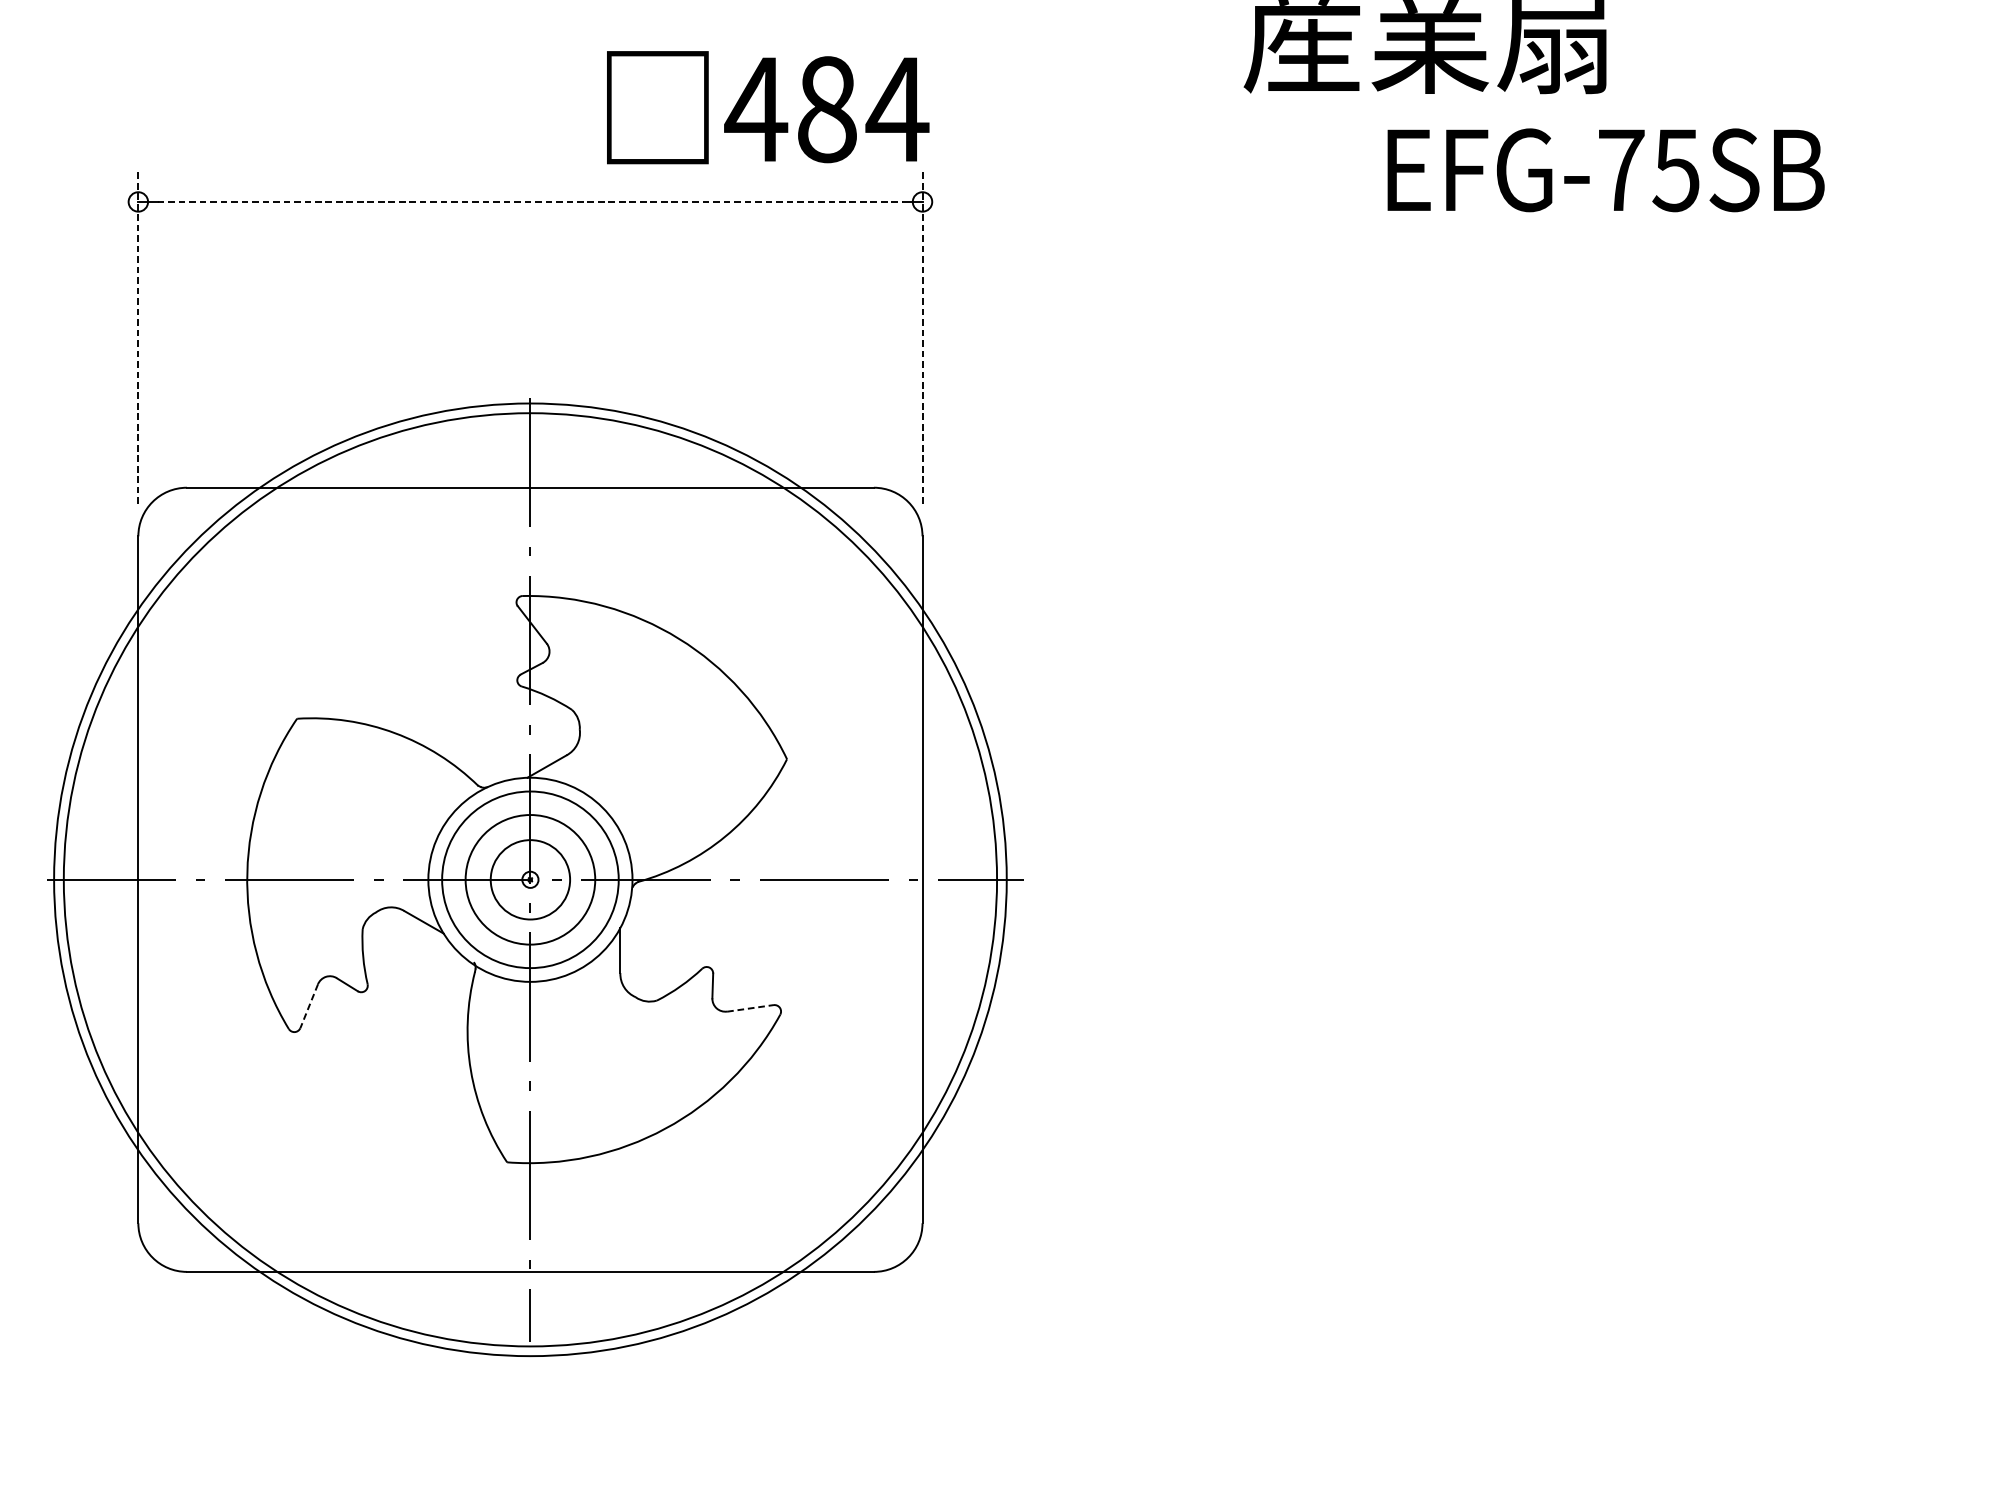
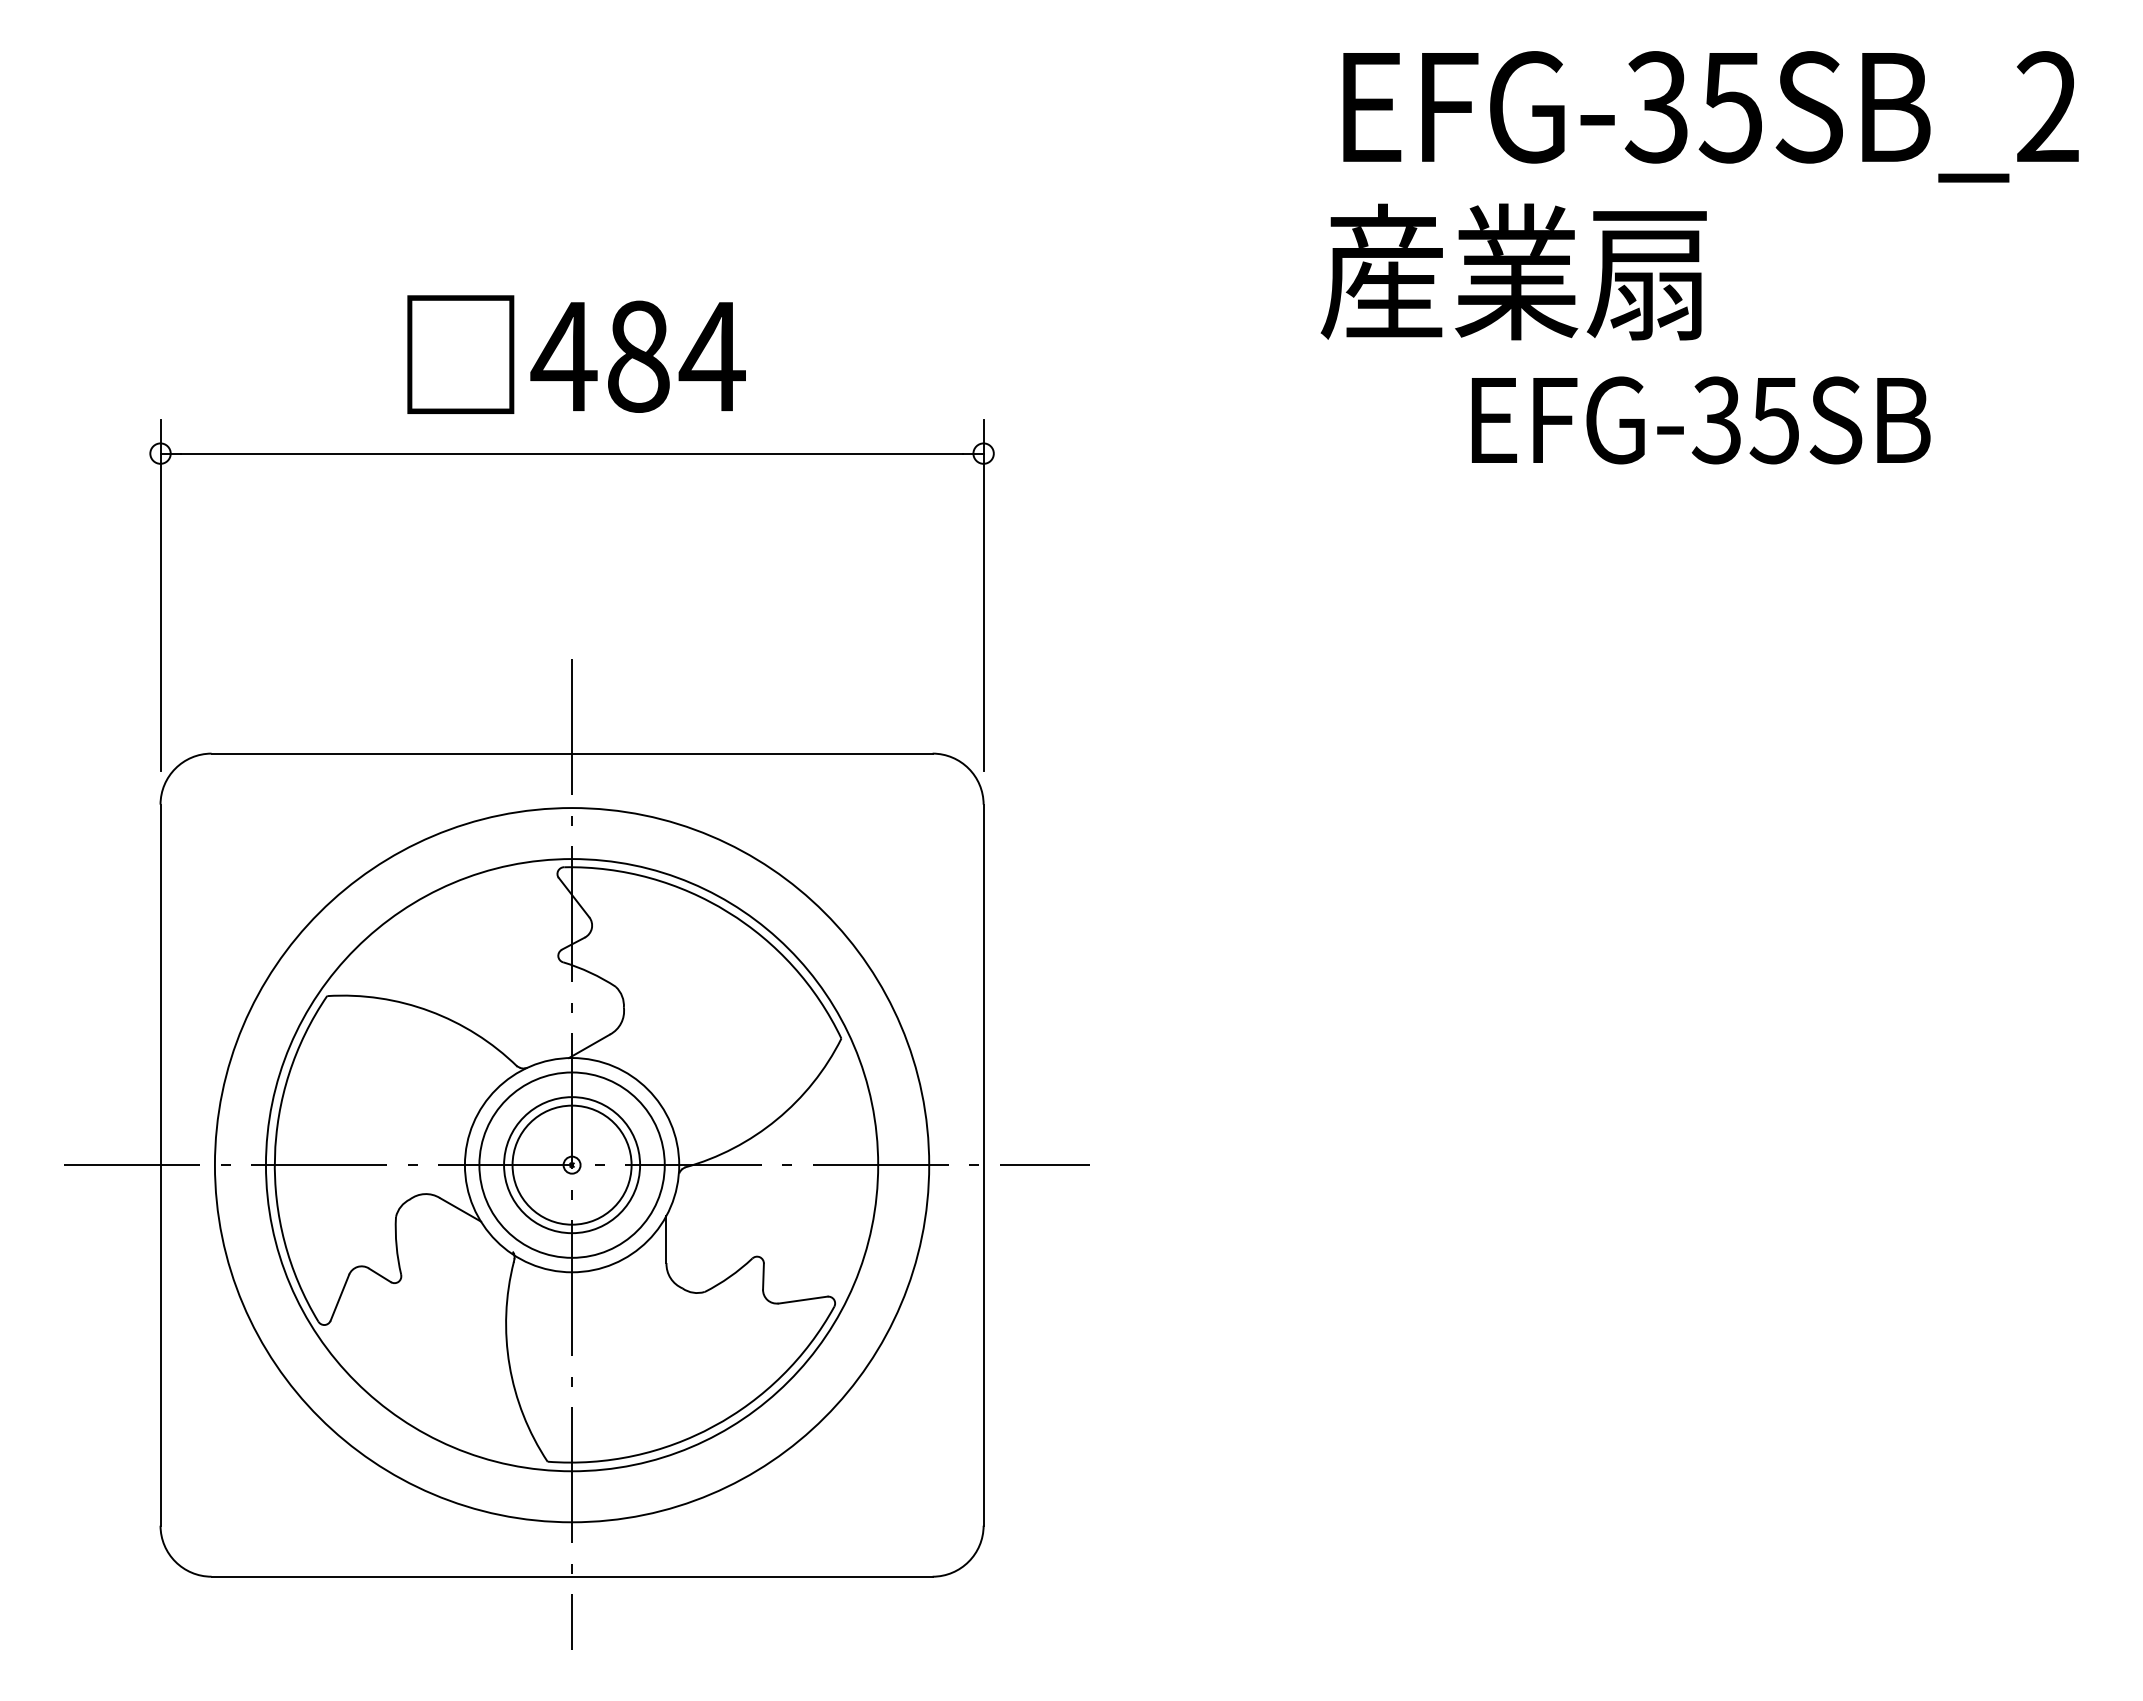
text: (768, 107) -> (576, 354), moved
text: (1620, 170) -> (1716, 420), EFG-75SB -> EFG-35SB
line: (530, 201) -> (572, 453), dashed -> solid
line: (138, 337) -> (160, 595), dashed -> solid
line: (922, 337) -> (983, 595), dashed -> solid
circle: (529, 879) -> (571, 1164), size x1.43
circle: (529, 880) -> (571, 1165), size x0.62
circle: (529, 880) -> (571, 1165), size x0.71
line: (308, 1005) -> (339, 1297), dashed -> solid
line: (750, 1008) -> (803, 1300), dashed -> solid

